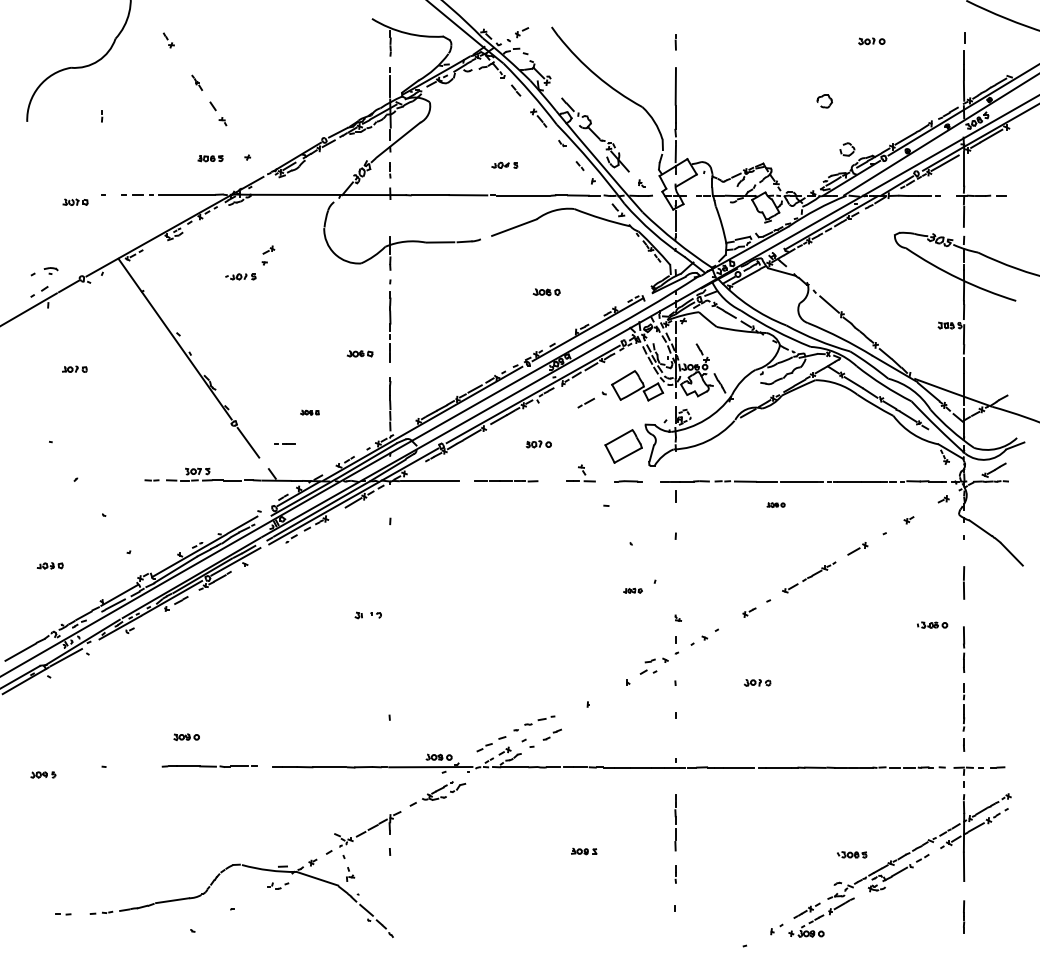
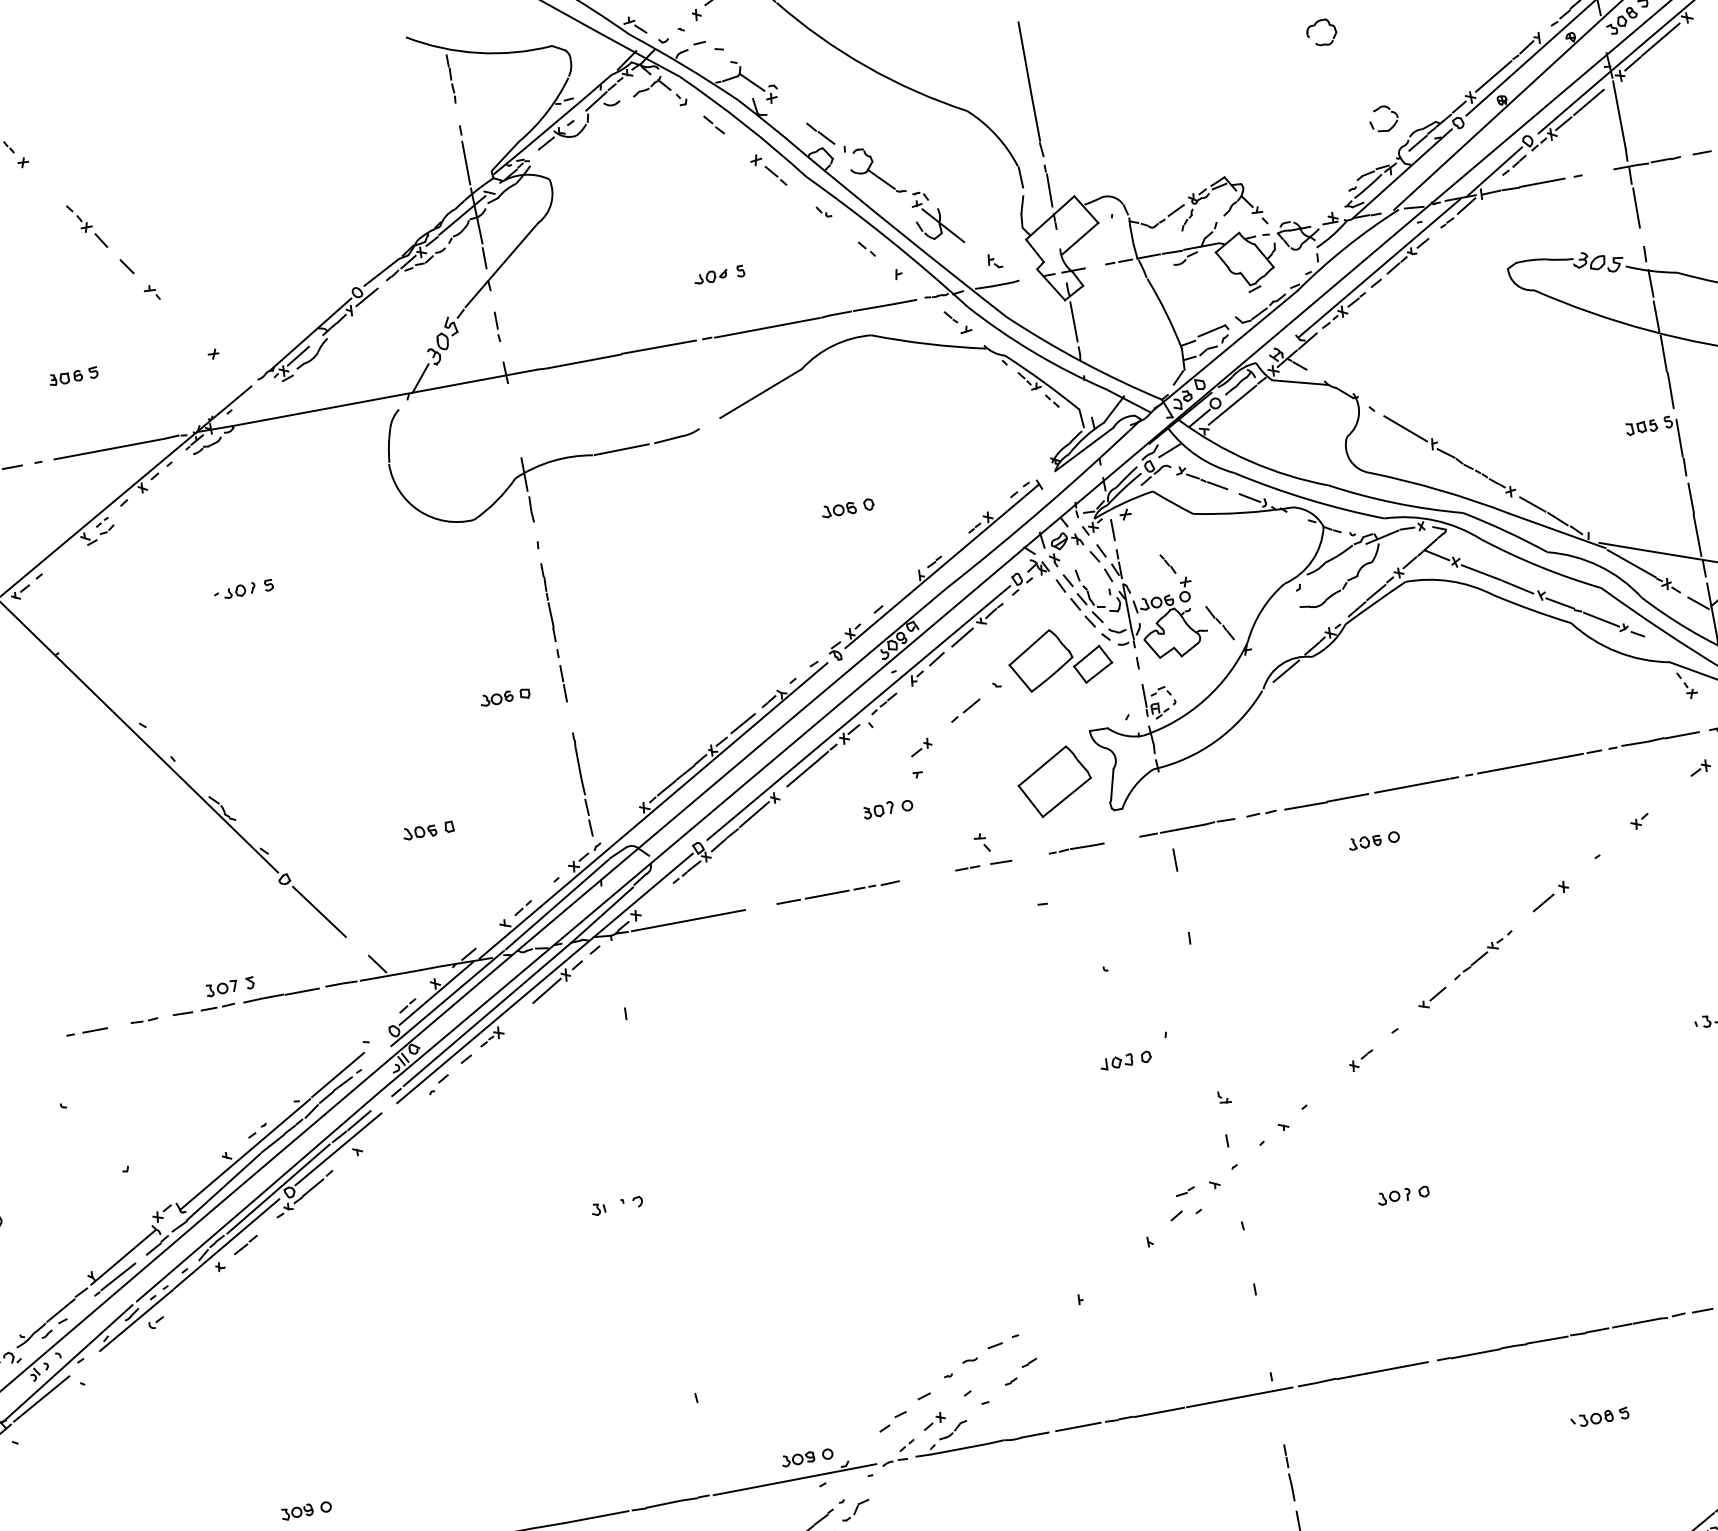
part: (197, 82) -> (87, 225), size x1.67
part: (210, 158) -> (73, 376), moved
part: (268, 255) -> (922, 757), moved
part: (309, 412) -> (427, 830), size x1.43
line: (284, 443) -> (86, 1031), moved
part: (775, 504) -> (1373, 839), size x1.43
part: (632, 590) -> (1124, 1060), size x1.43
part: (852, 854) -> (1600, 1416), moved

